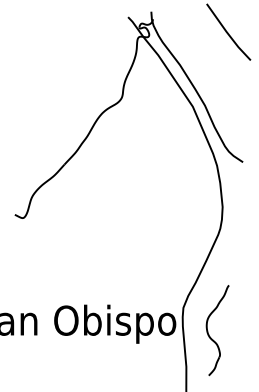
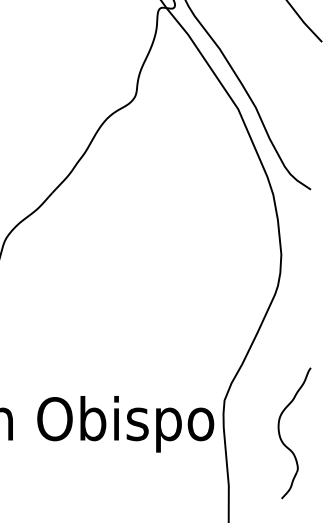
part: (209, 334) -> (282, 439), moved

